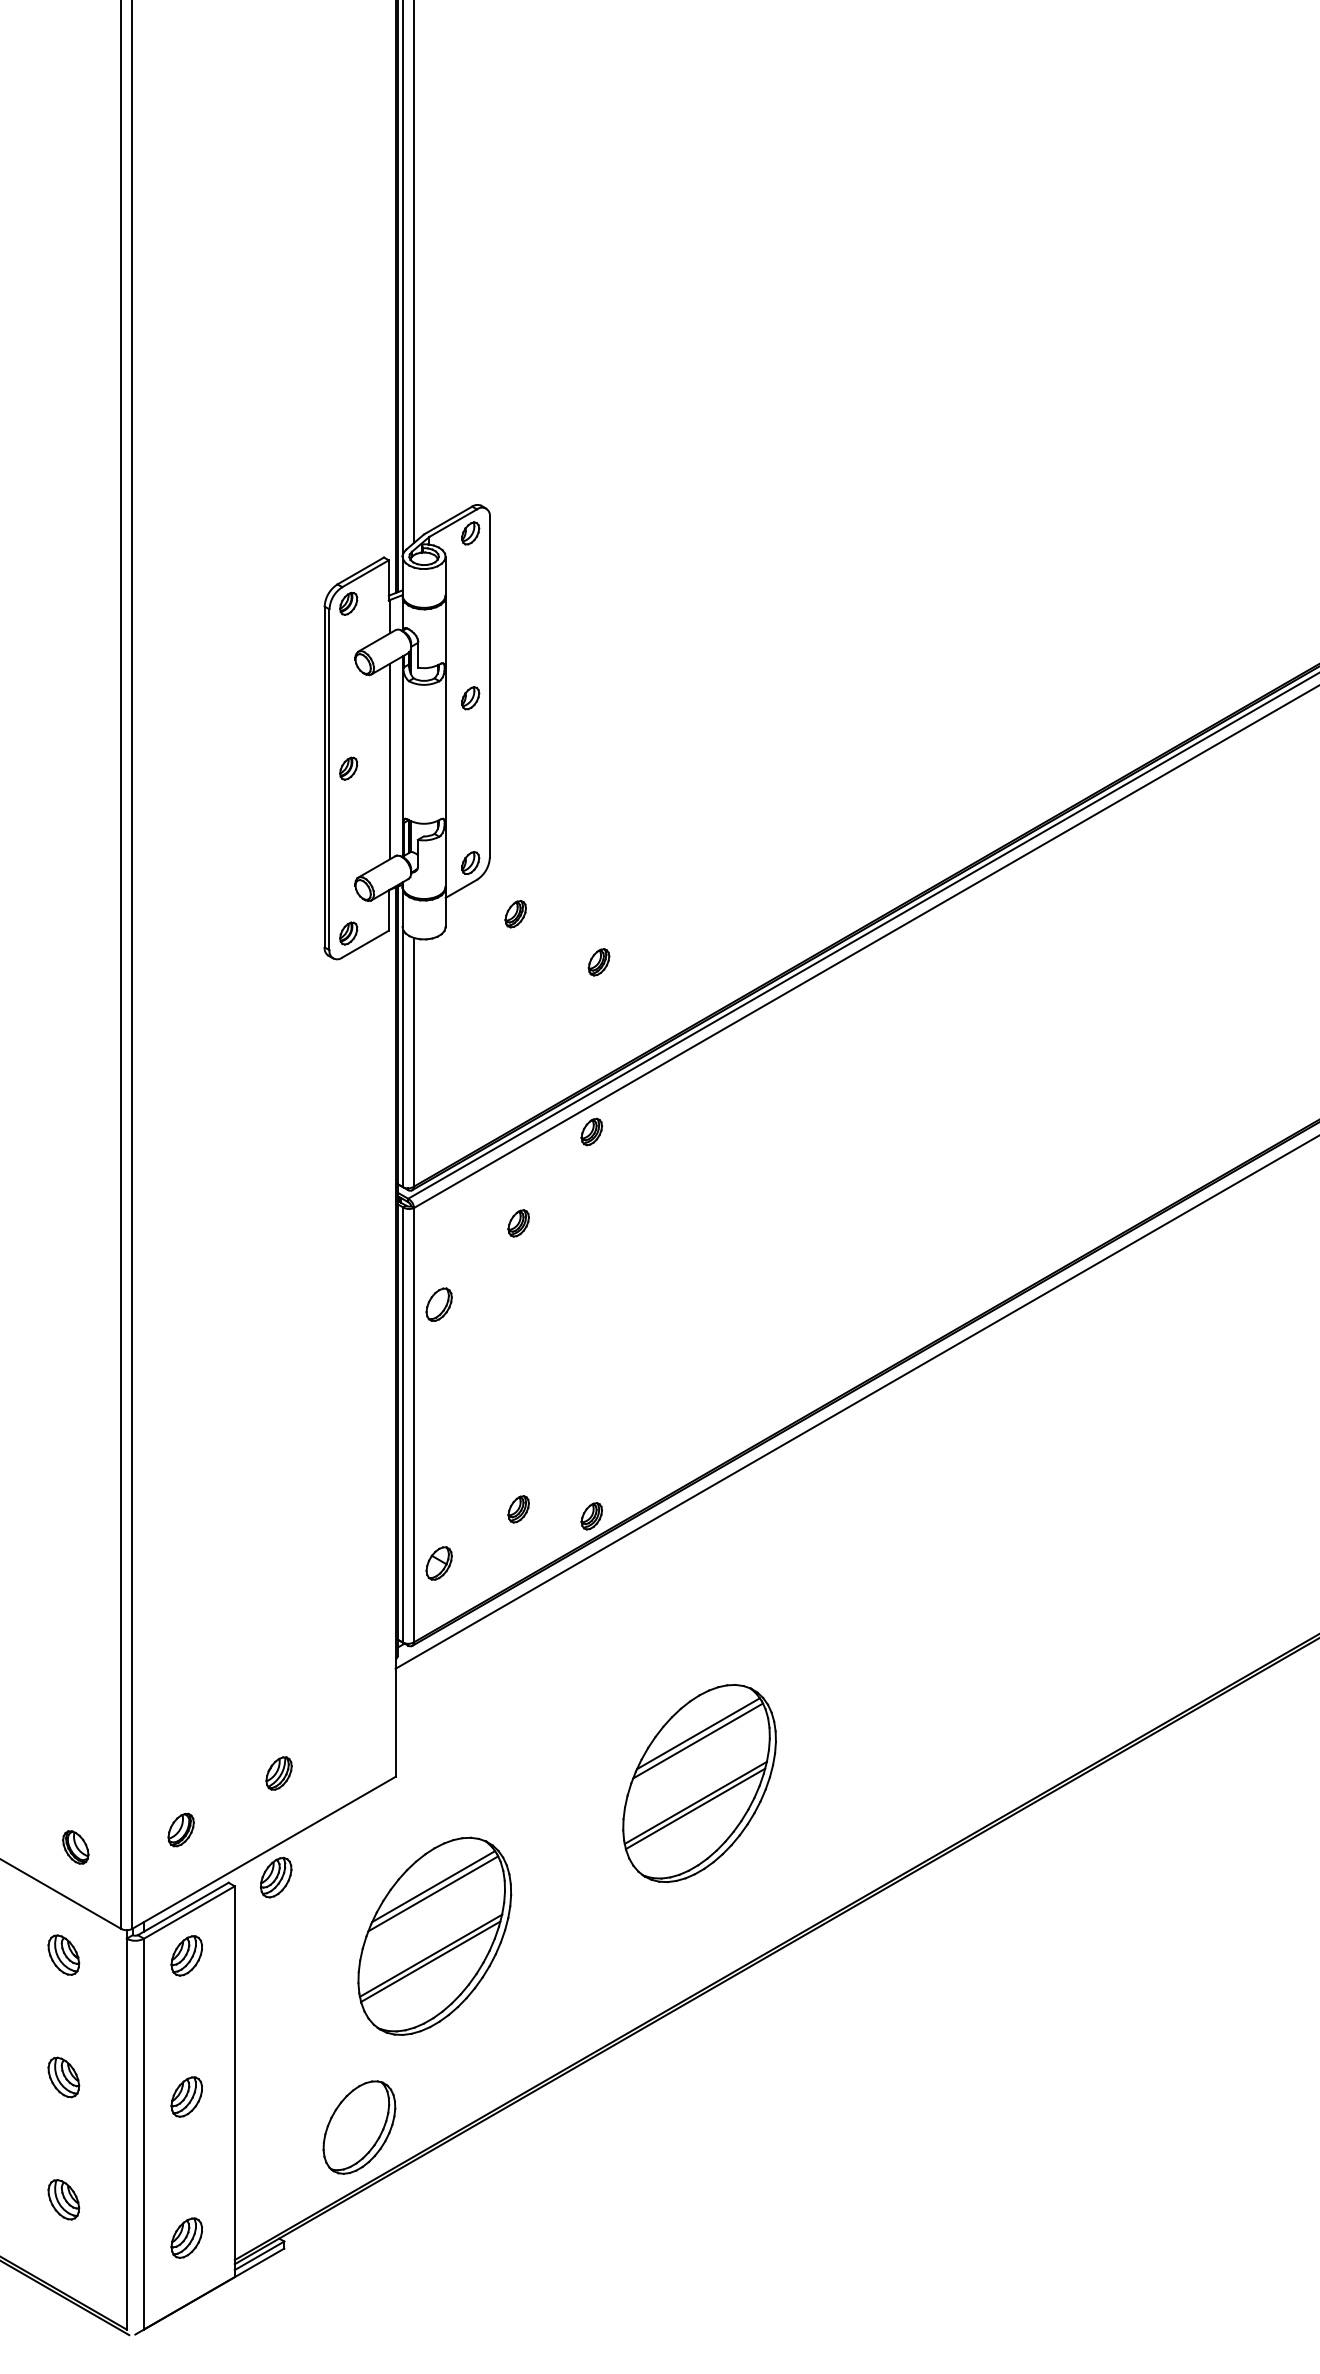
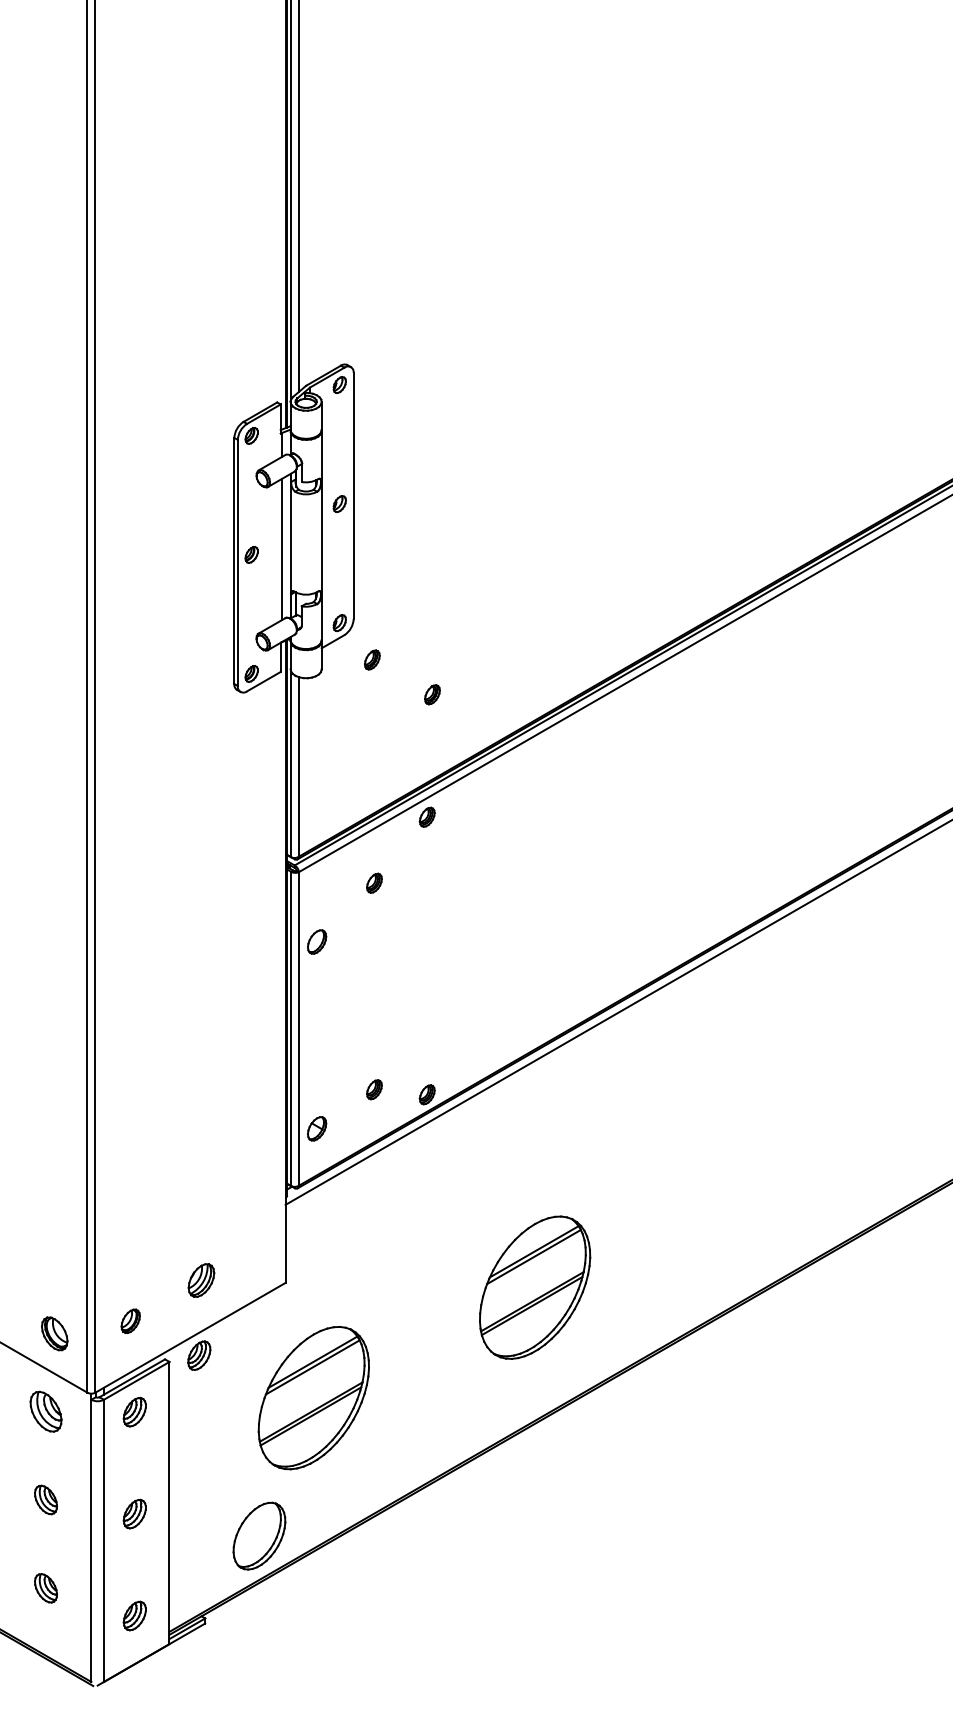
part: (279, 1773) -> (201, 1280), size x1.4
part: (700, 1783) -> (535, 1287), moved
part: (75, 1846) -> (54, 1333), size x1.4
part: (63, 1954) -> (45, 1411), size x1.4

